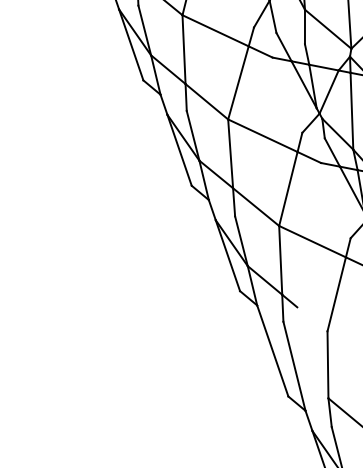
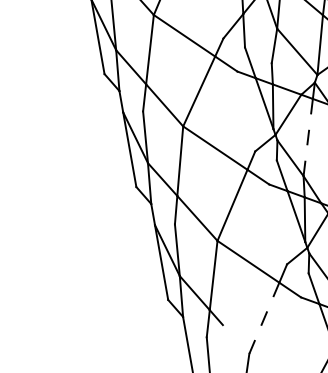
line: (351, 111) -> (307, 137), solid -> dashed
line: (336, 294) -> (264, 318), solid -> dashed

